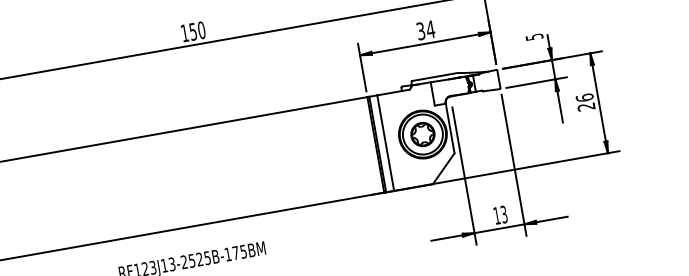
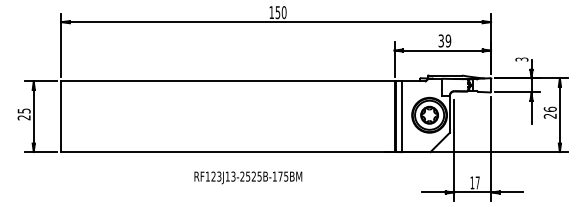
text: (430, 28) -> (448, 40), 34 -> 39
text: (533, 37) -> (521, 59), 5 -> 3
text: (503, 214) -> (477, 182), 13 -> 17

